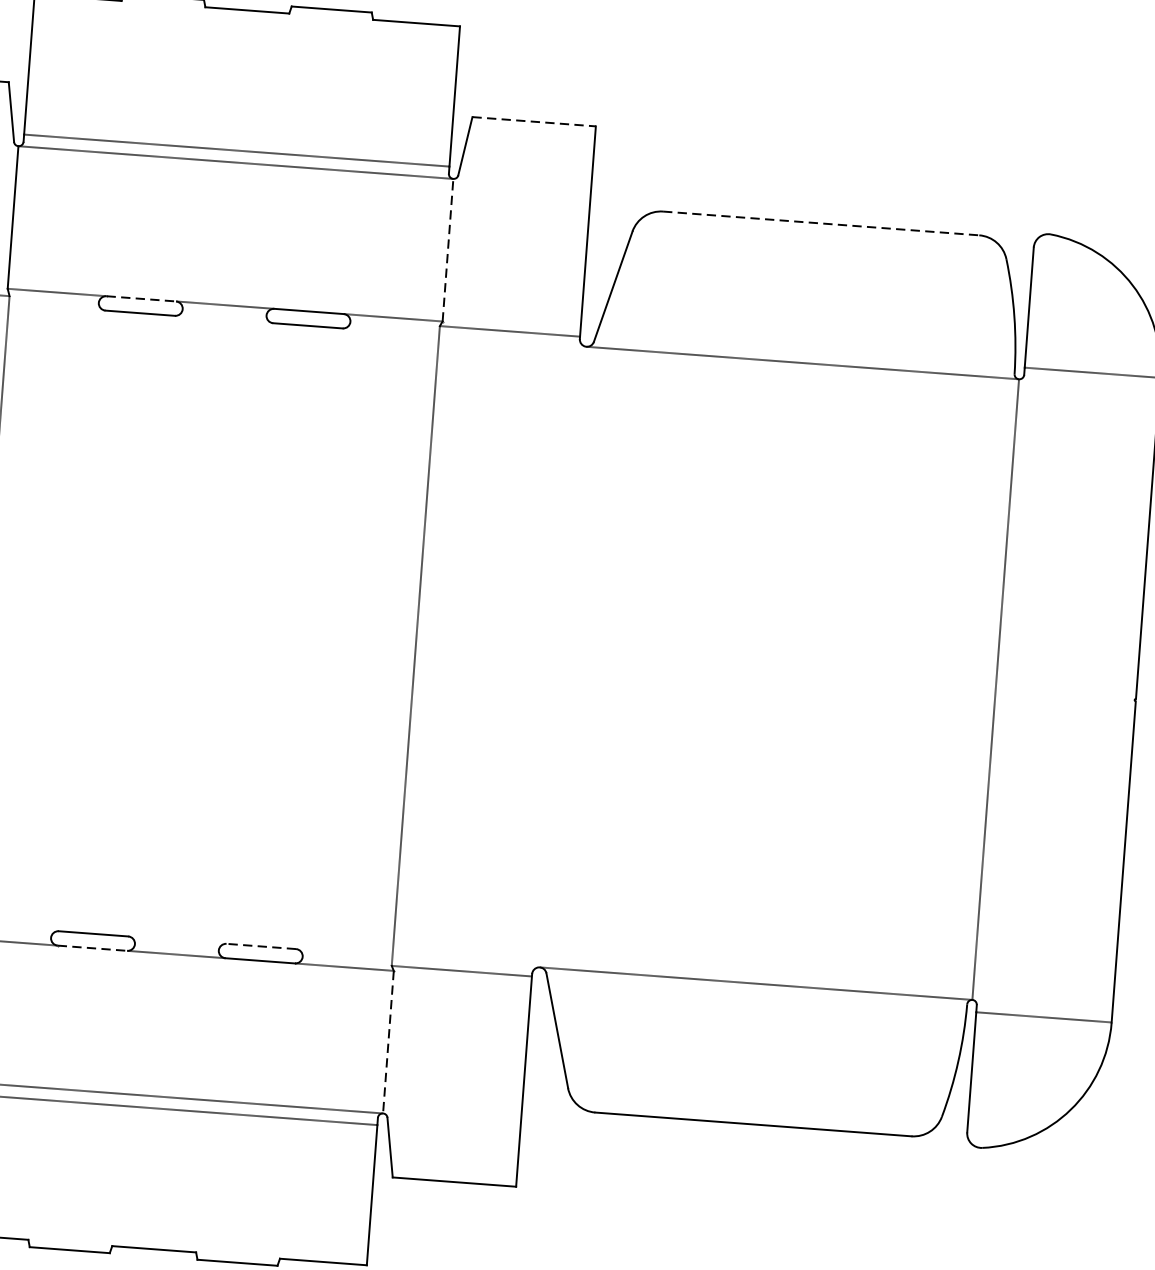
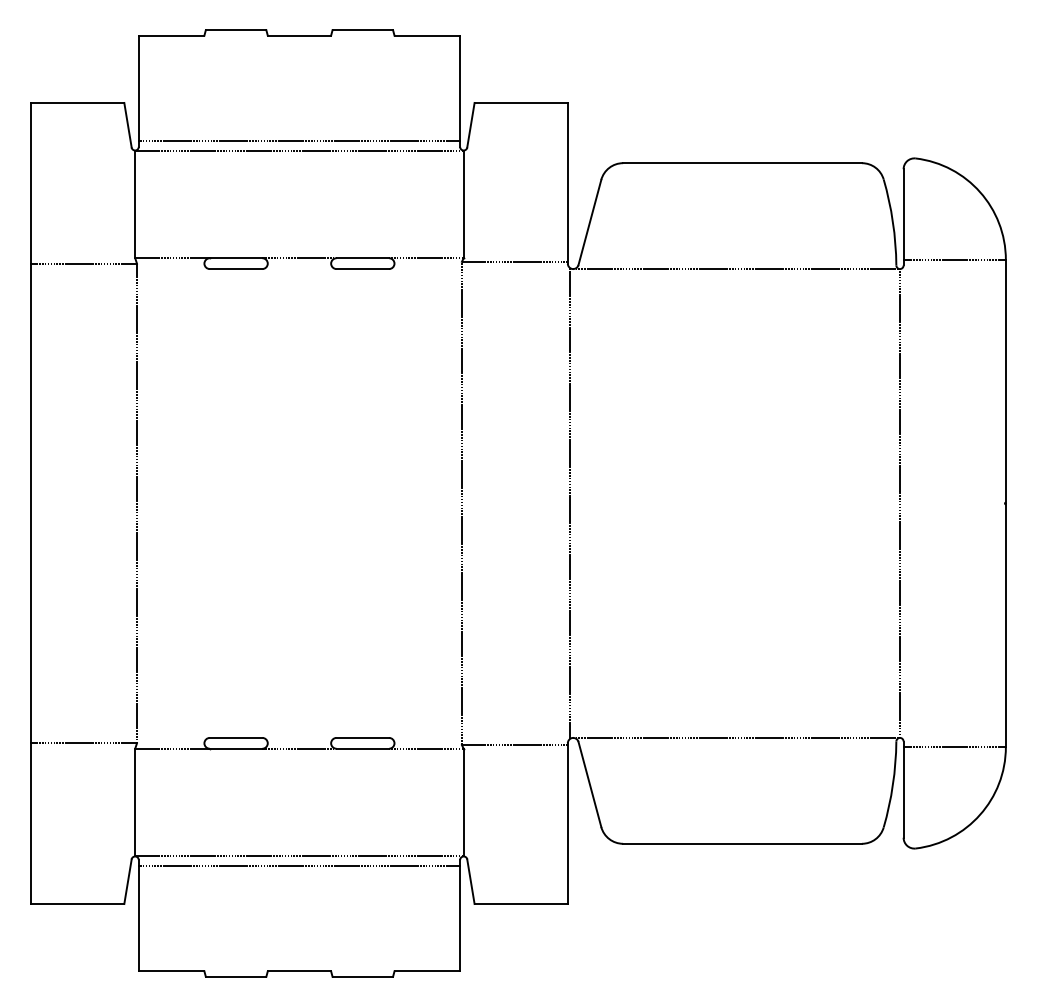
line: (534, 121) -> (521, 102), dashed -> solid
line: (822, 223) -> (743, 163), dashed -> solid
line: (447, 250) -> (463, 204), dashed -> solid
line: (141, 299) -> (236, 258), dashed -> solid
line: (558, 656) -> (569, 503), added
line: (260, 945) -> (362, 737), dashed -> solid
line: (93, 947) -> (236, 748), dashed -> solid
line: (388, 1041) -> (463, 802), dashed -> solid

